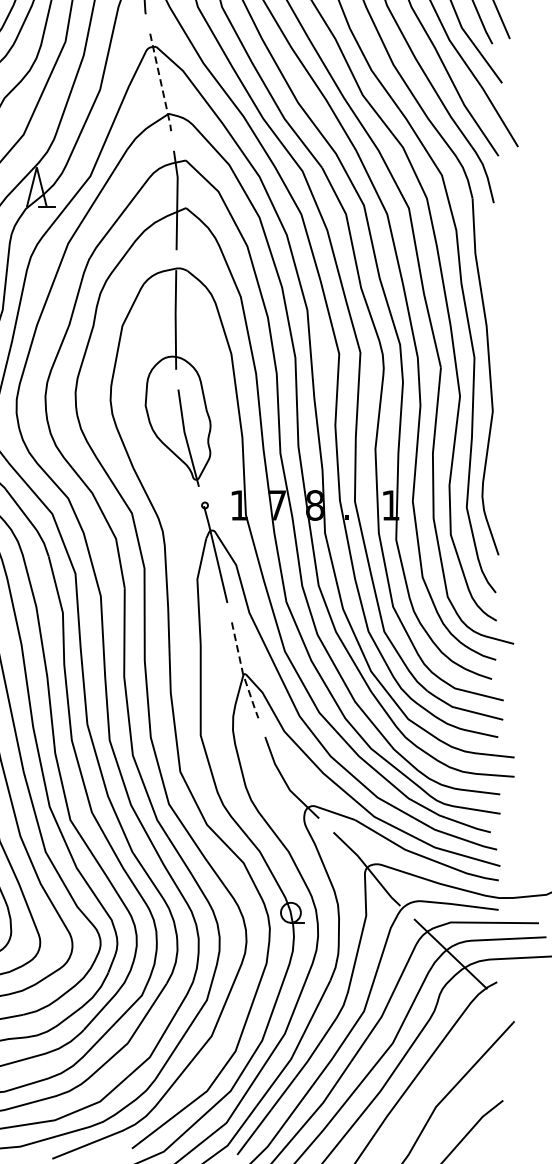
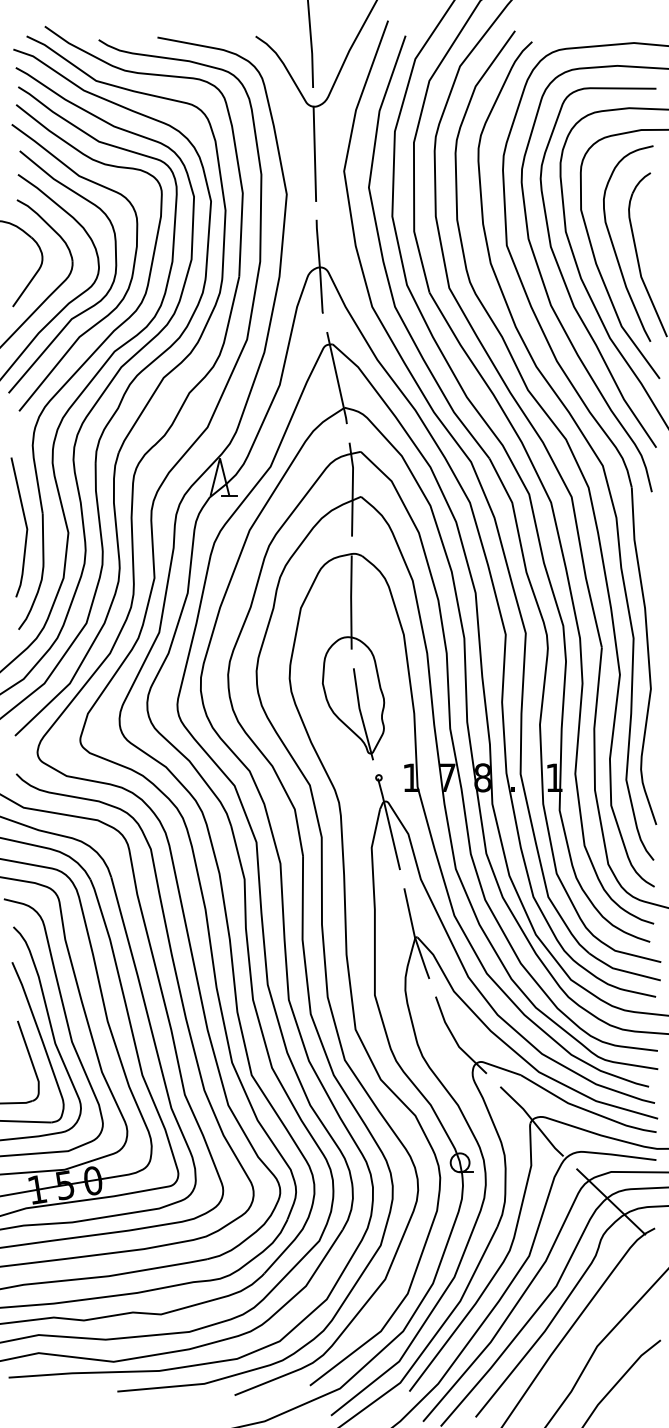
line: (161, 83) -> (337, 379), dashed -> solid
line: (242, 673) -> (414, 936), dashed -> solid

